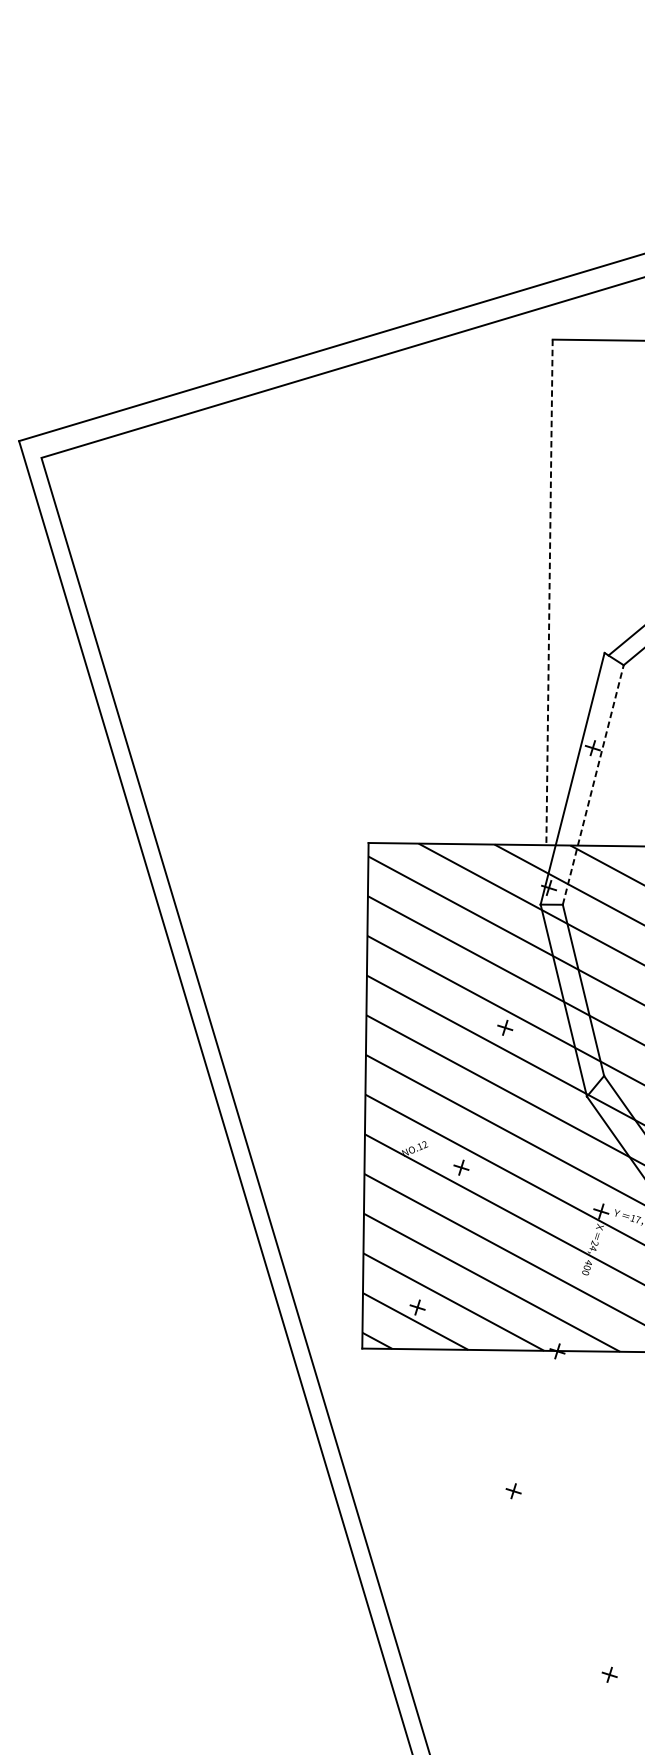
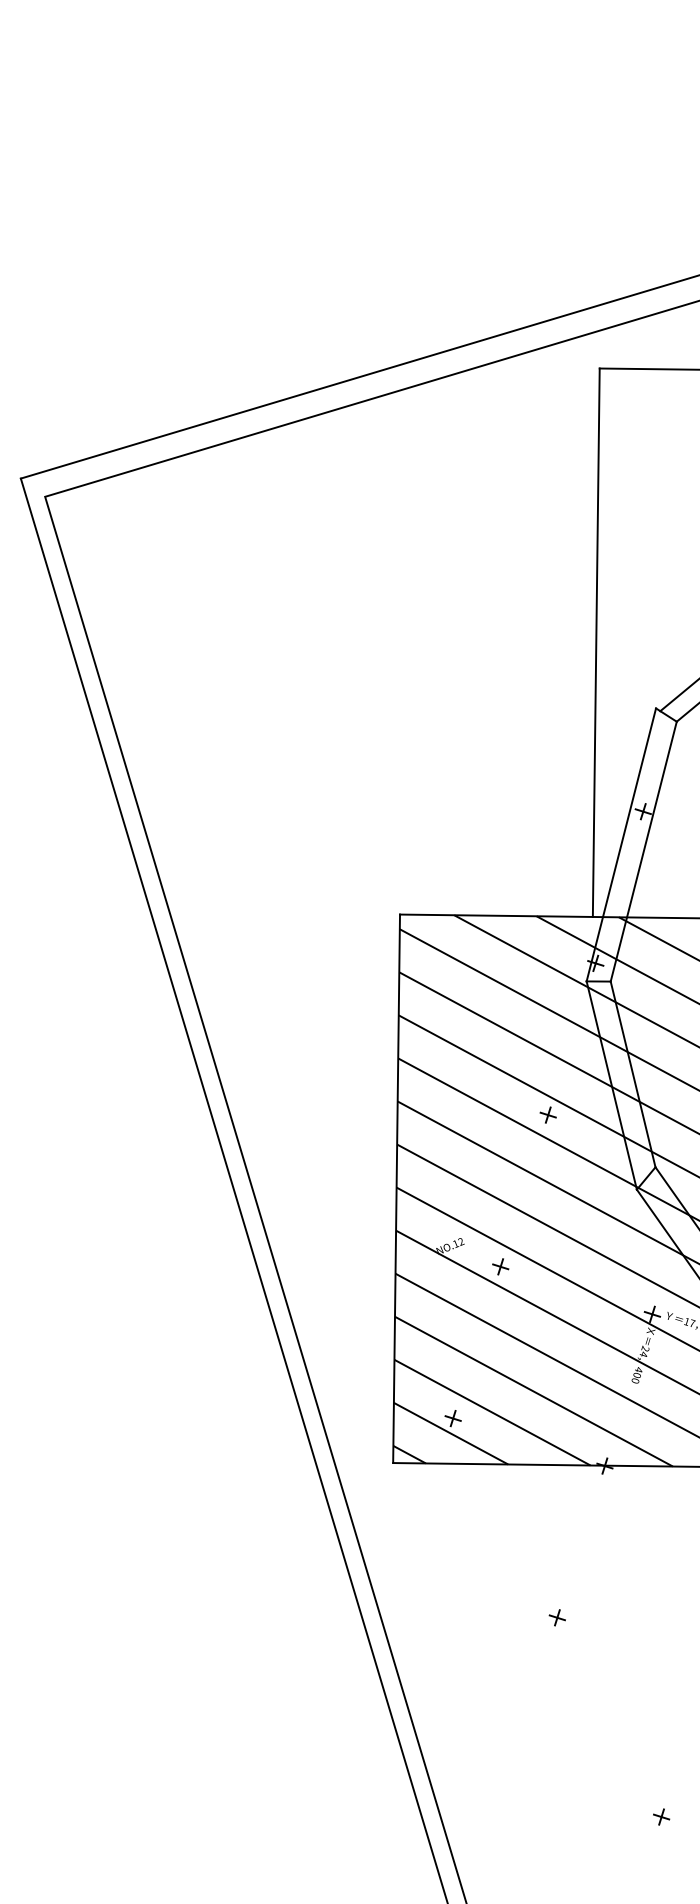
line: (549, 593) -> (596, 643), dashed -> solid
line: (593, 784) -> (643, 851), dashed -> solid

